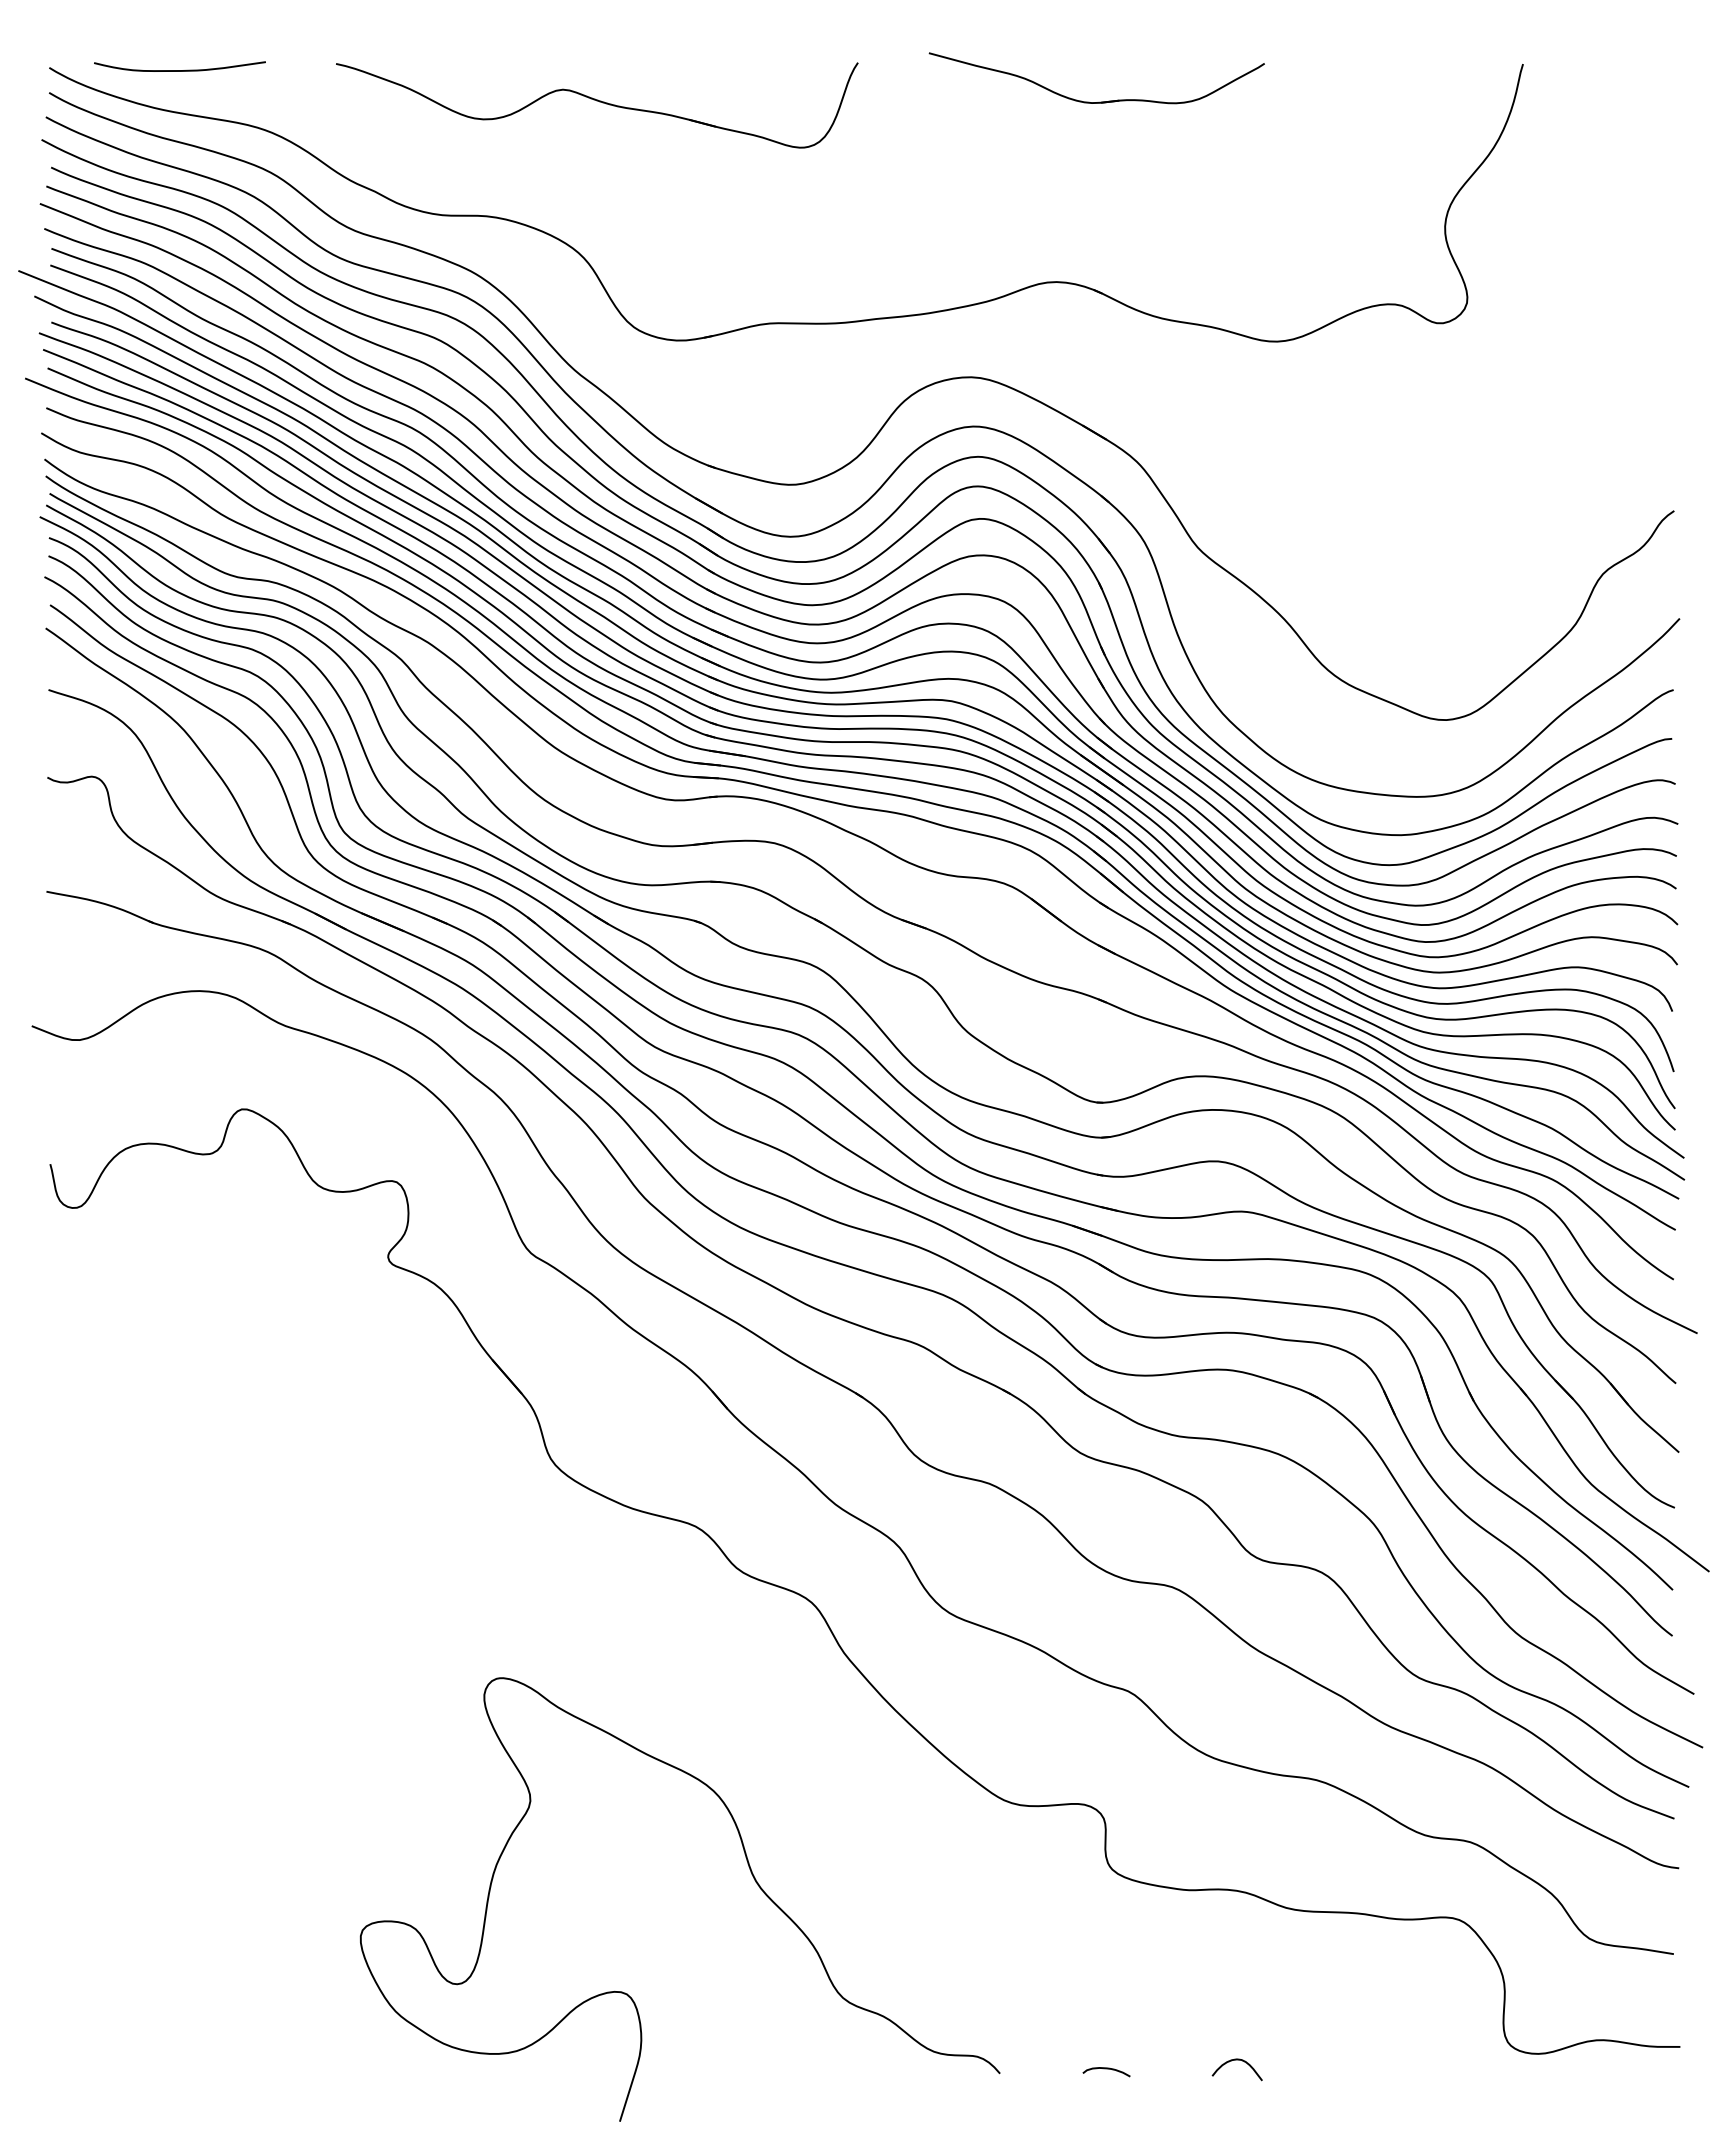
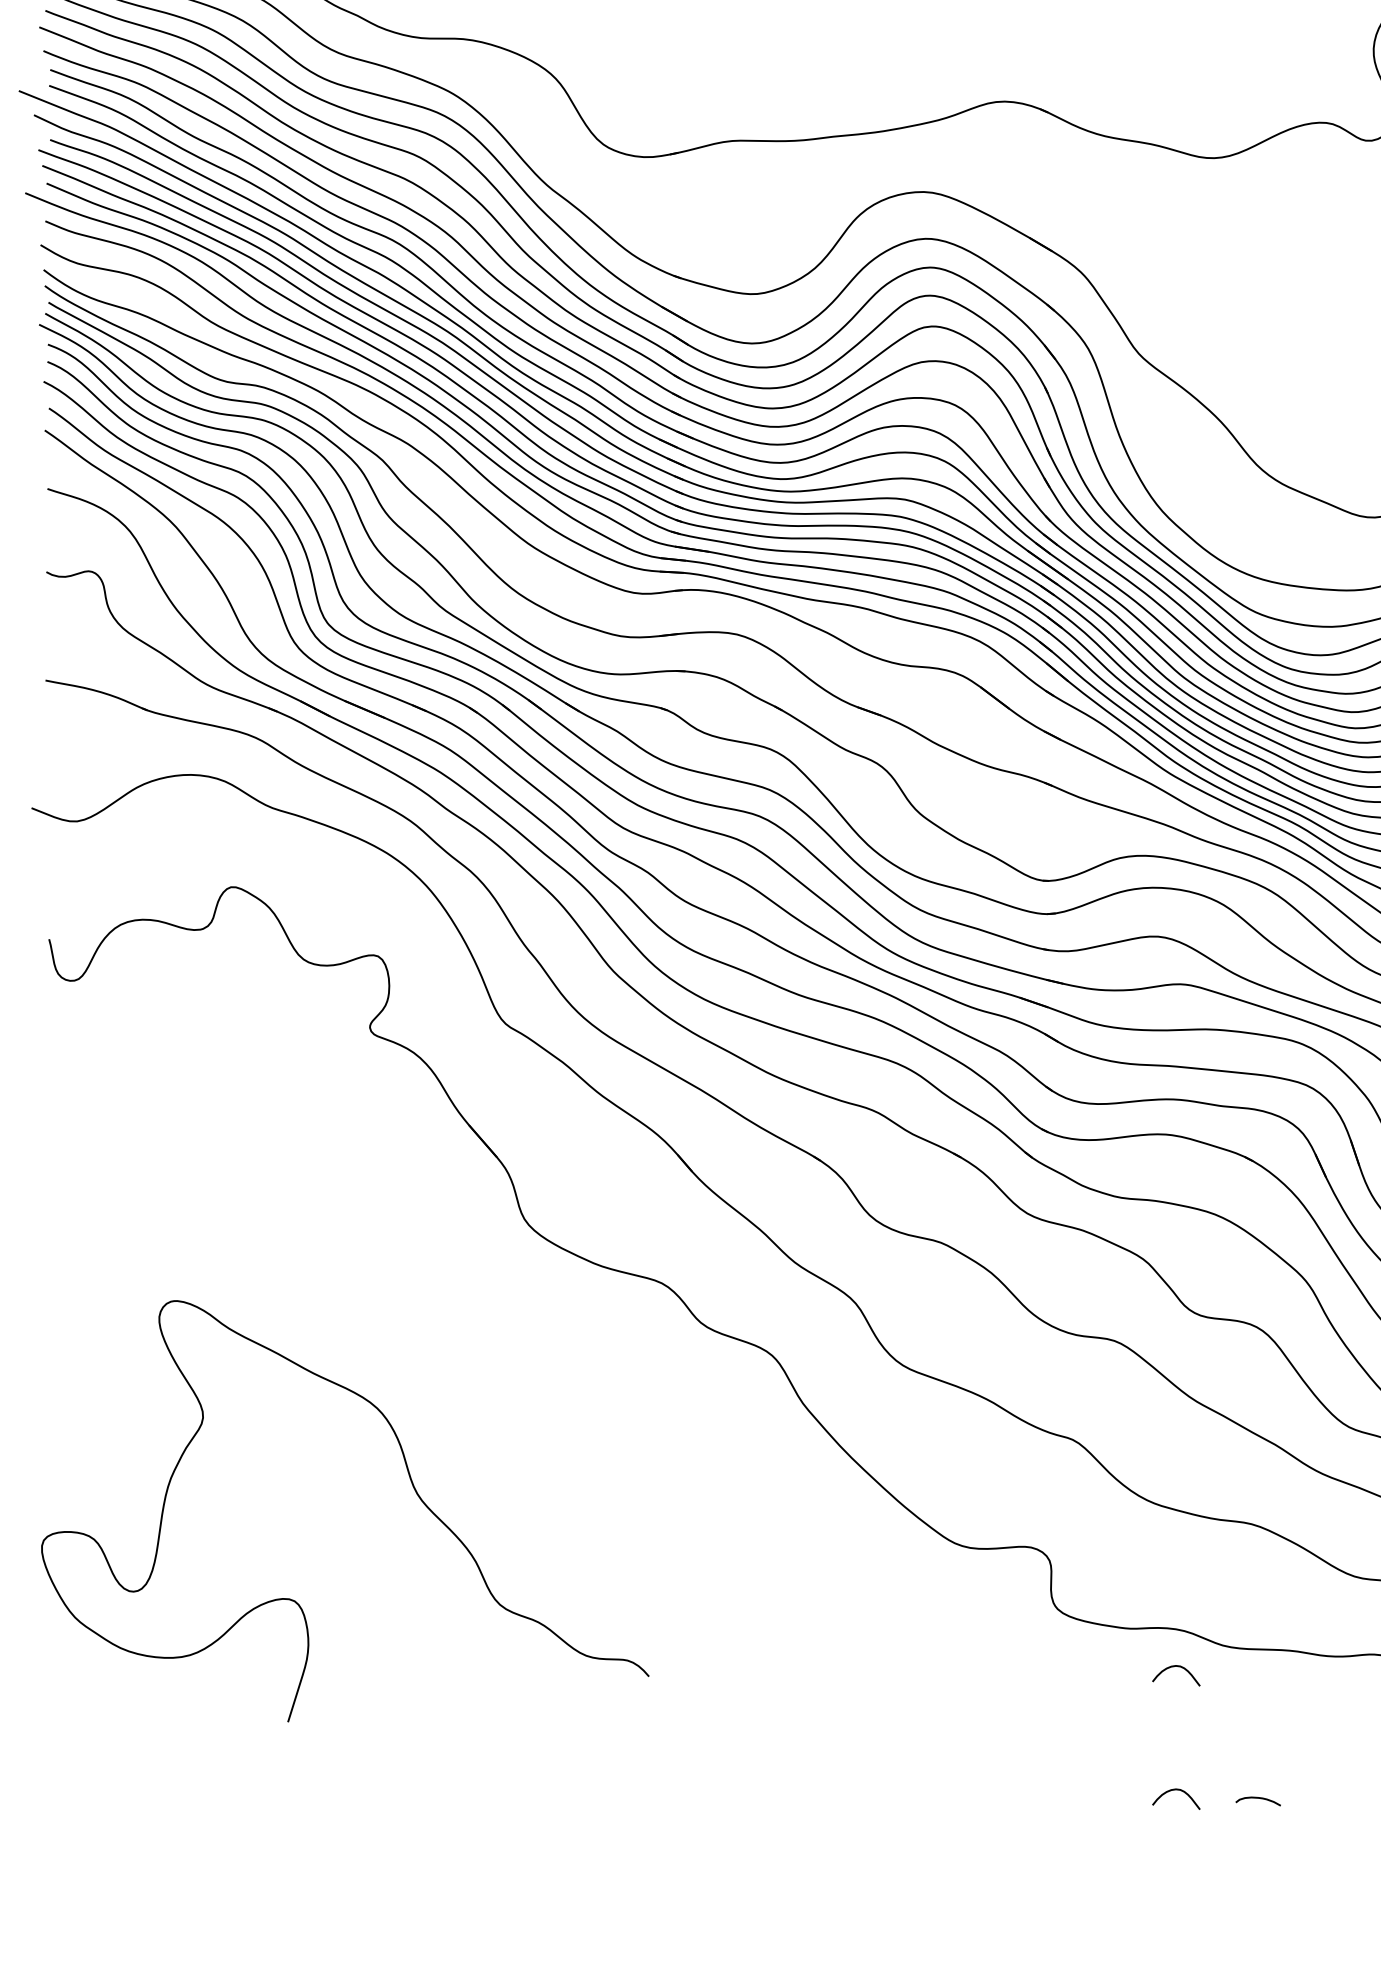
curve: (750, 1872) -> (412, 1485), moved
curve: (1236, 1930) -> (1175, 1666), added
curve: (1106, 2069) -> (1258, 1798), moved

